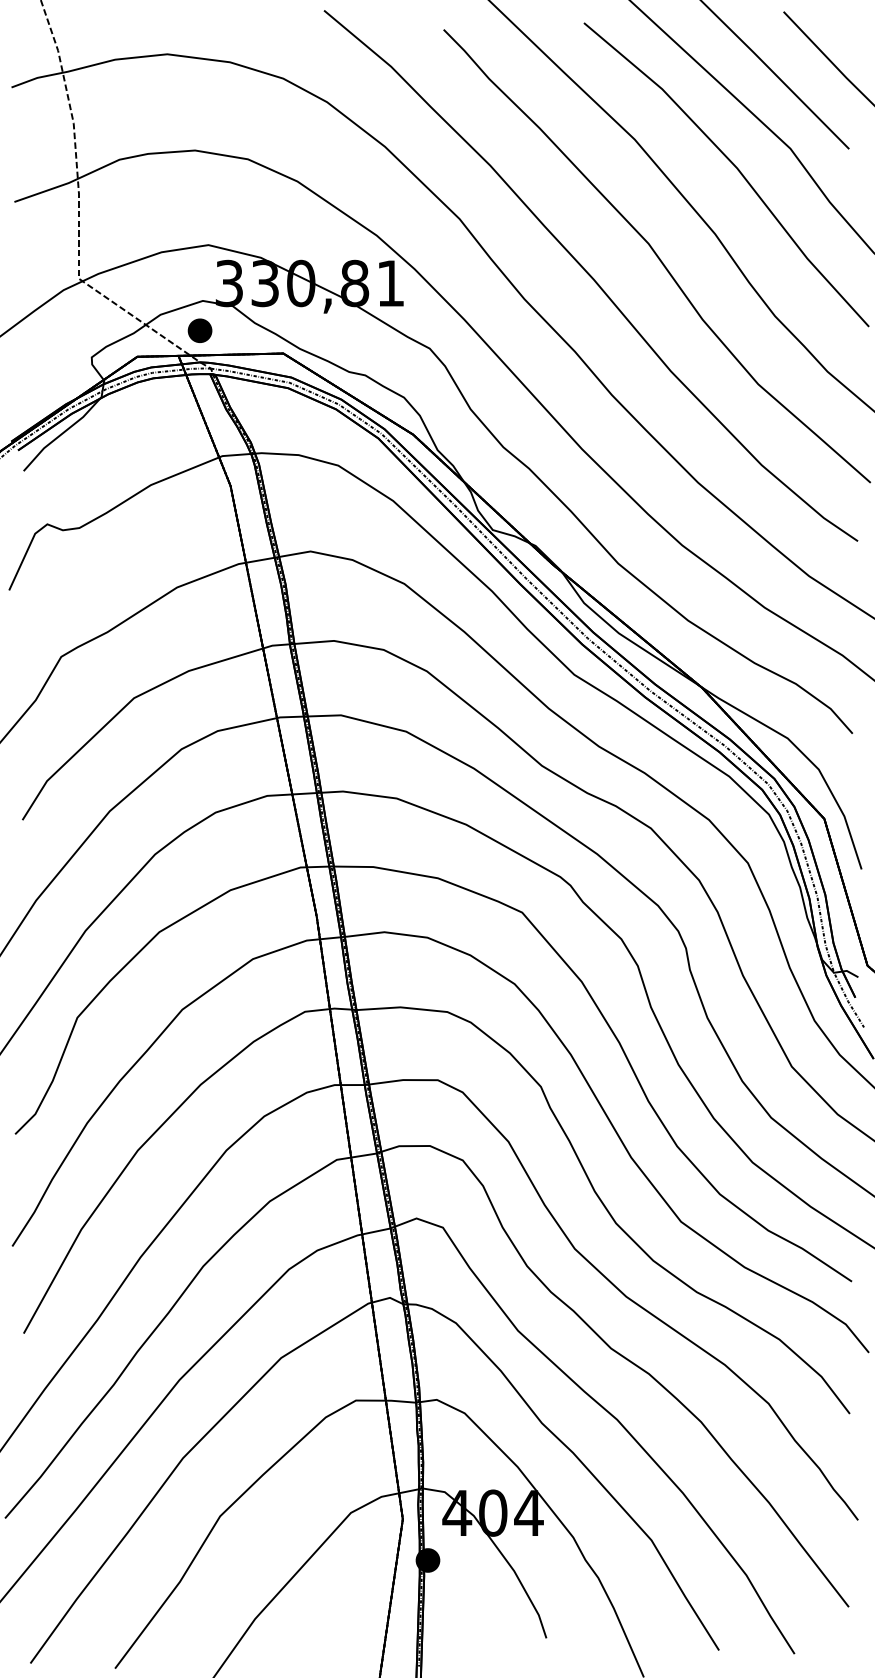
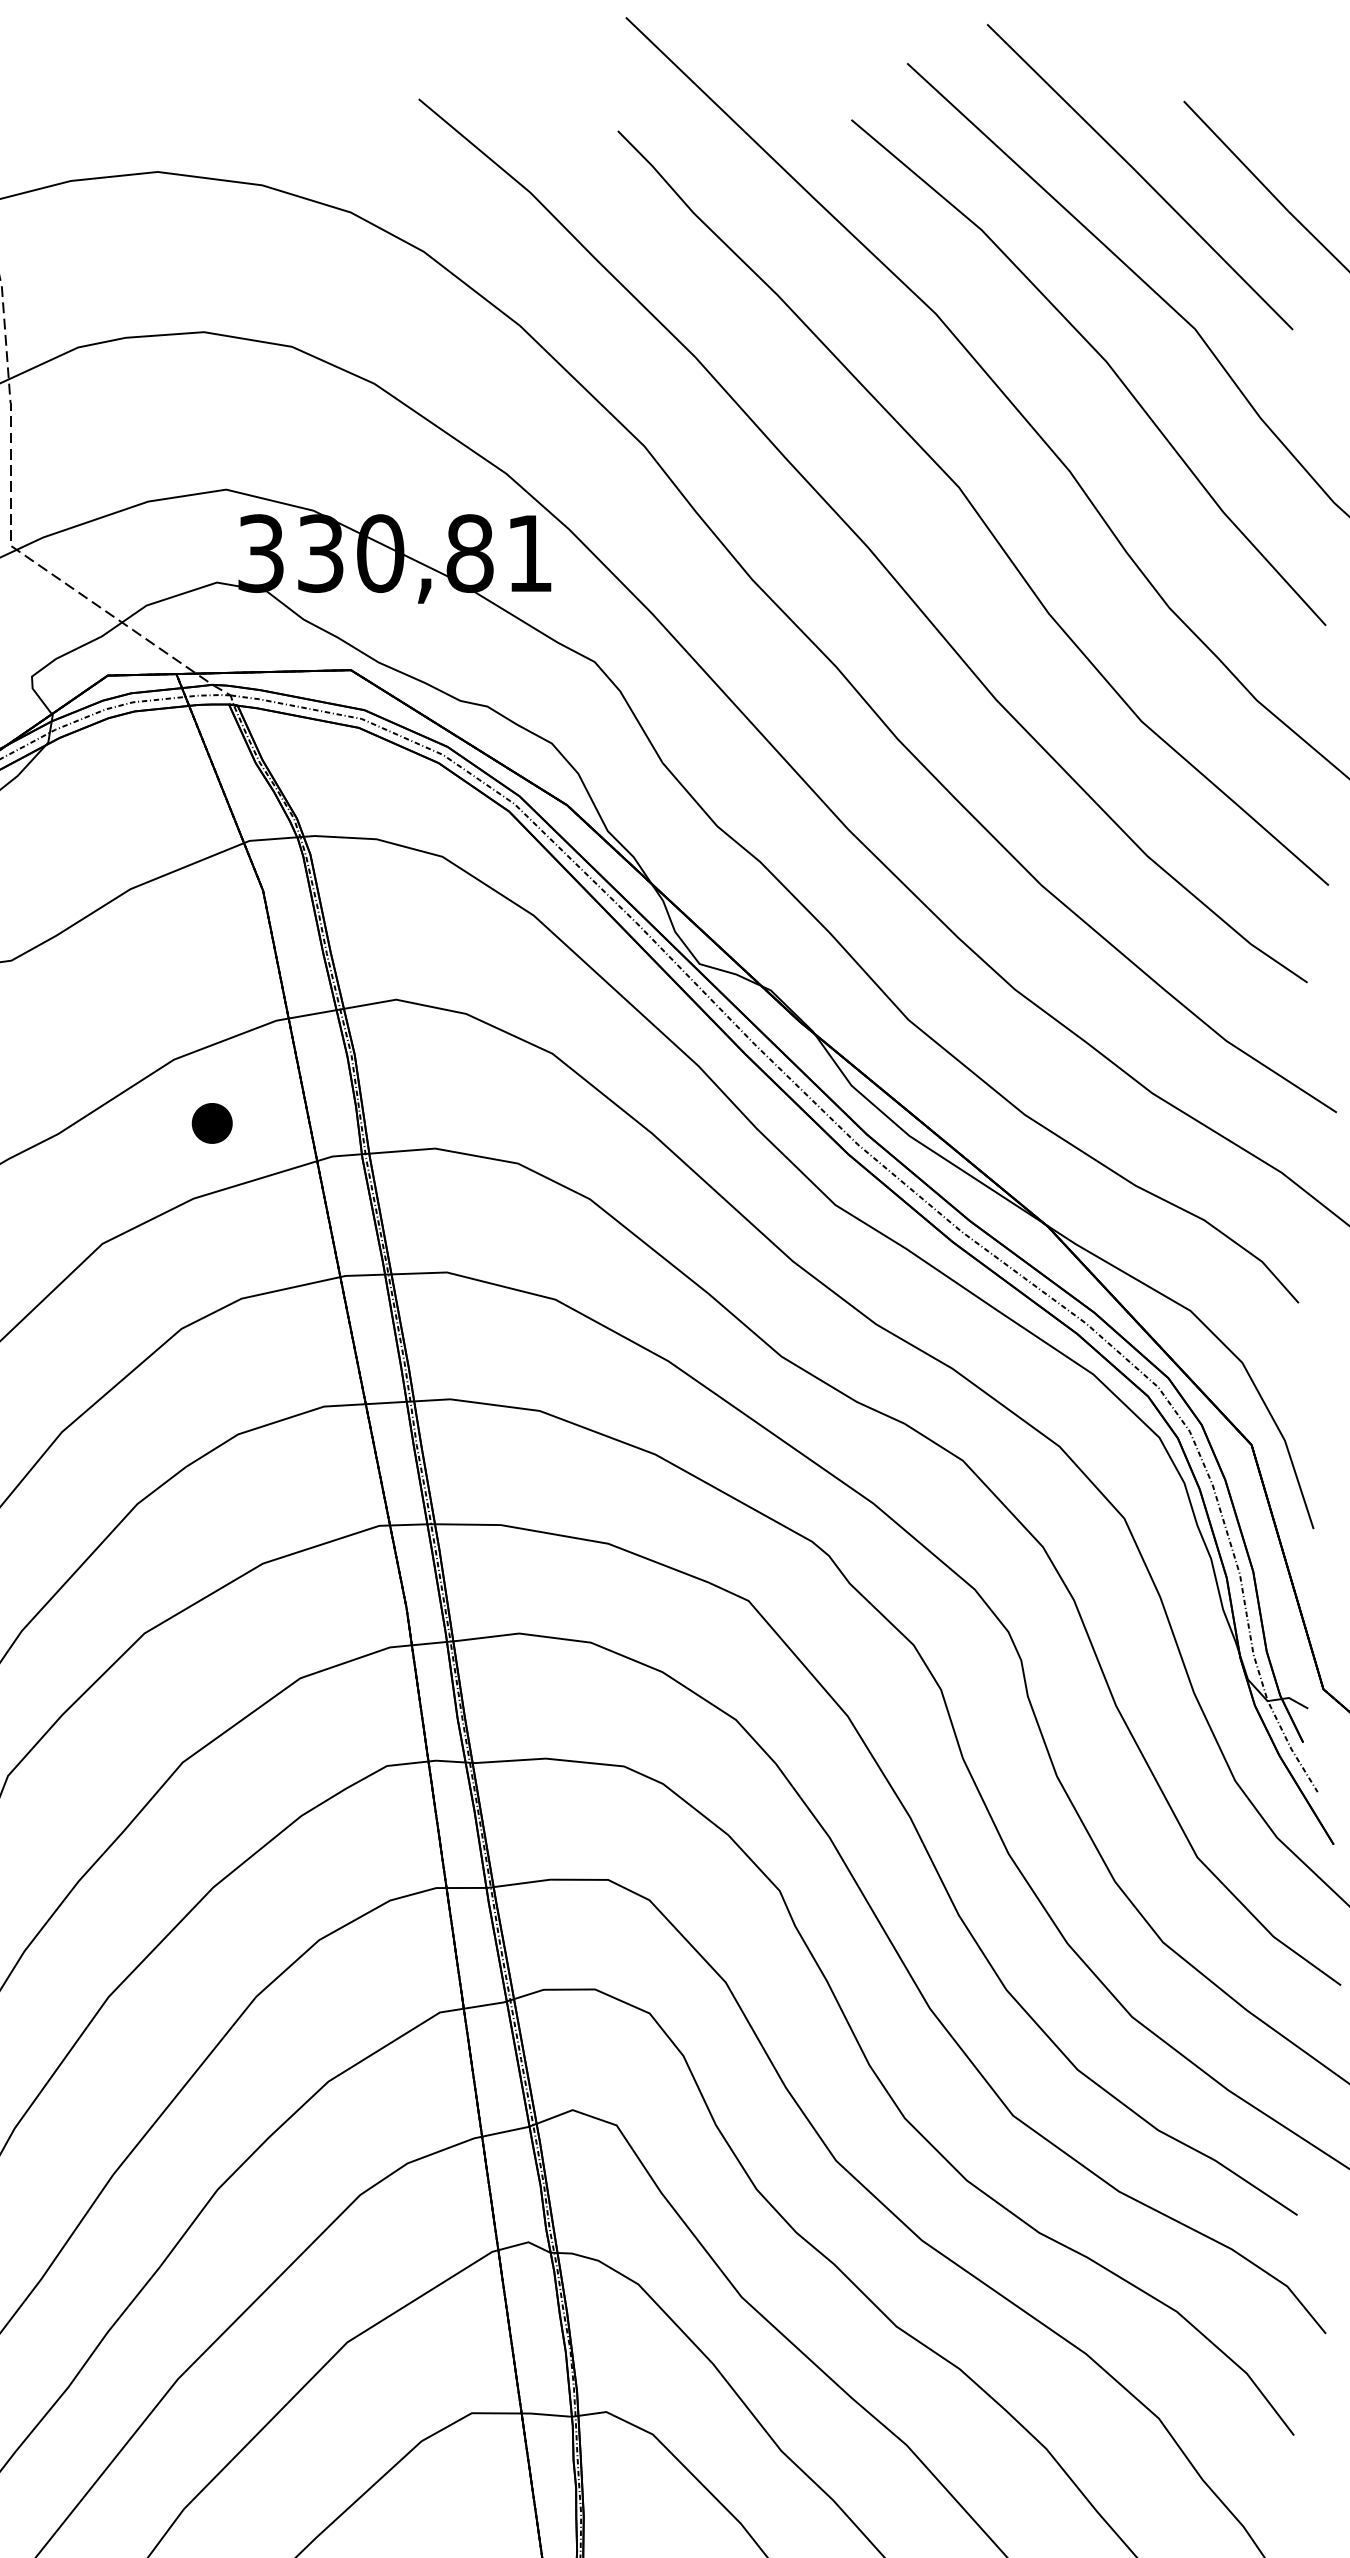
part: (199, 330) -> (211, 1122), moved

